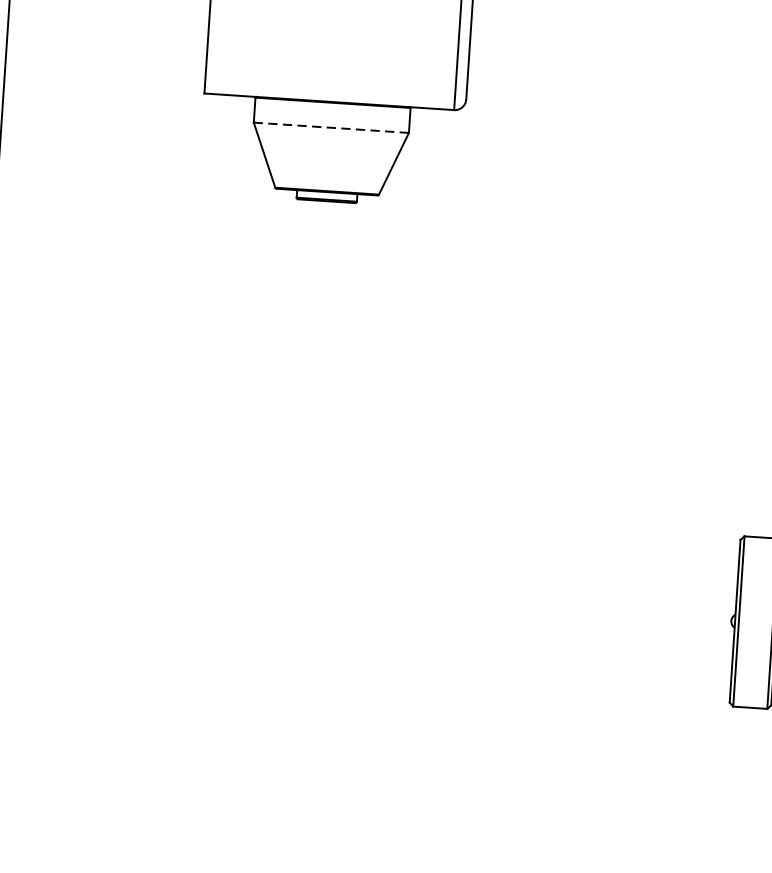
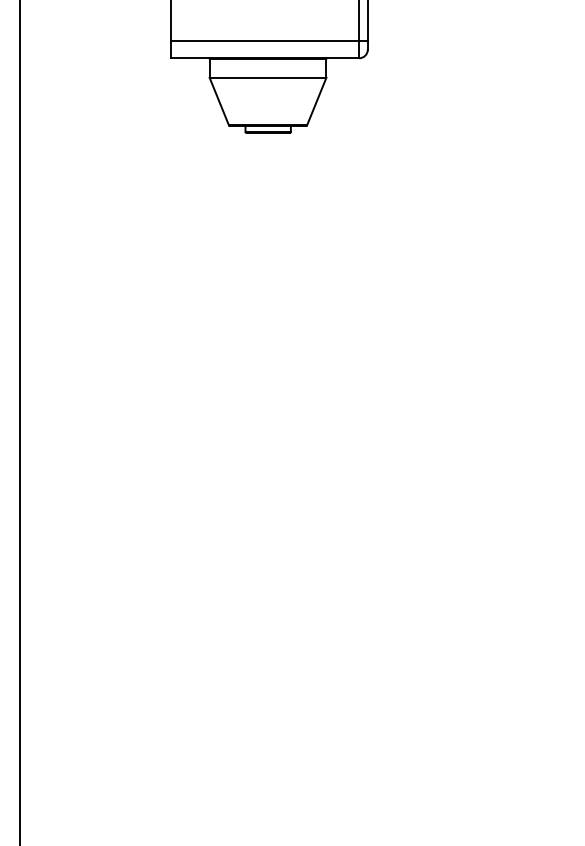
line: (336, 79) -> (269, 41), added
line: (330, 127) -> (267, 77), dashed -> solid

